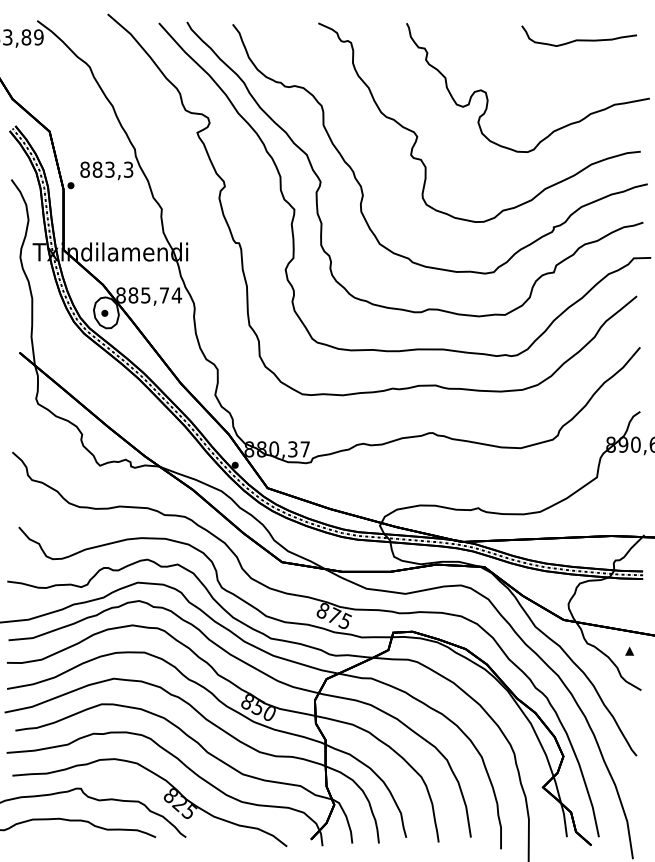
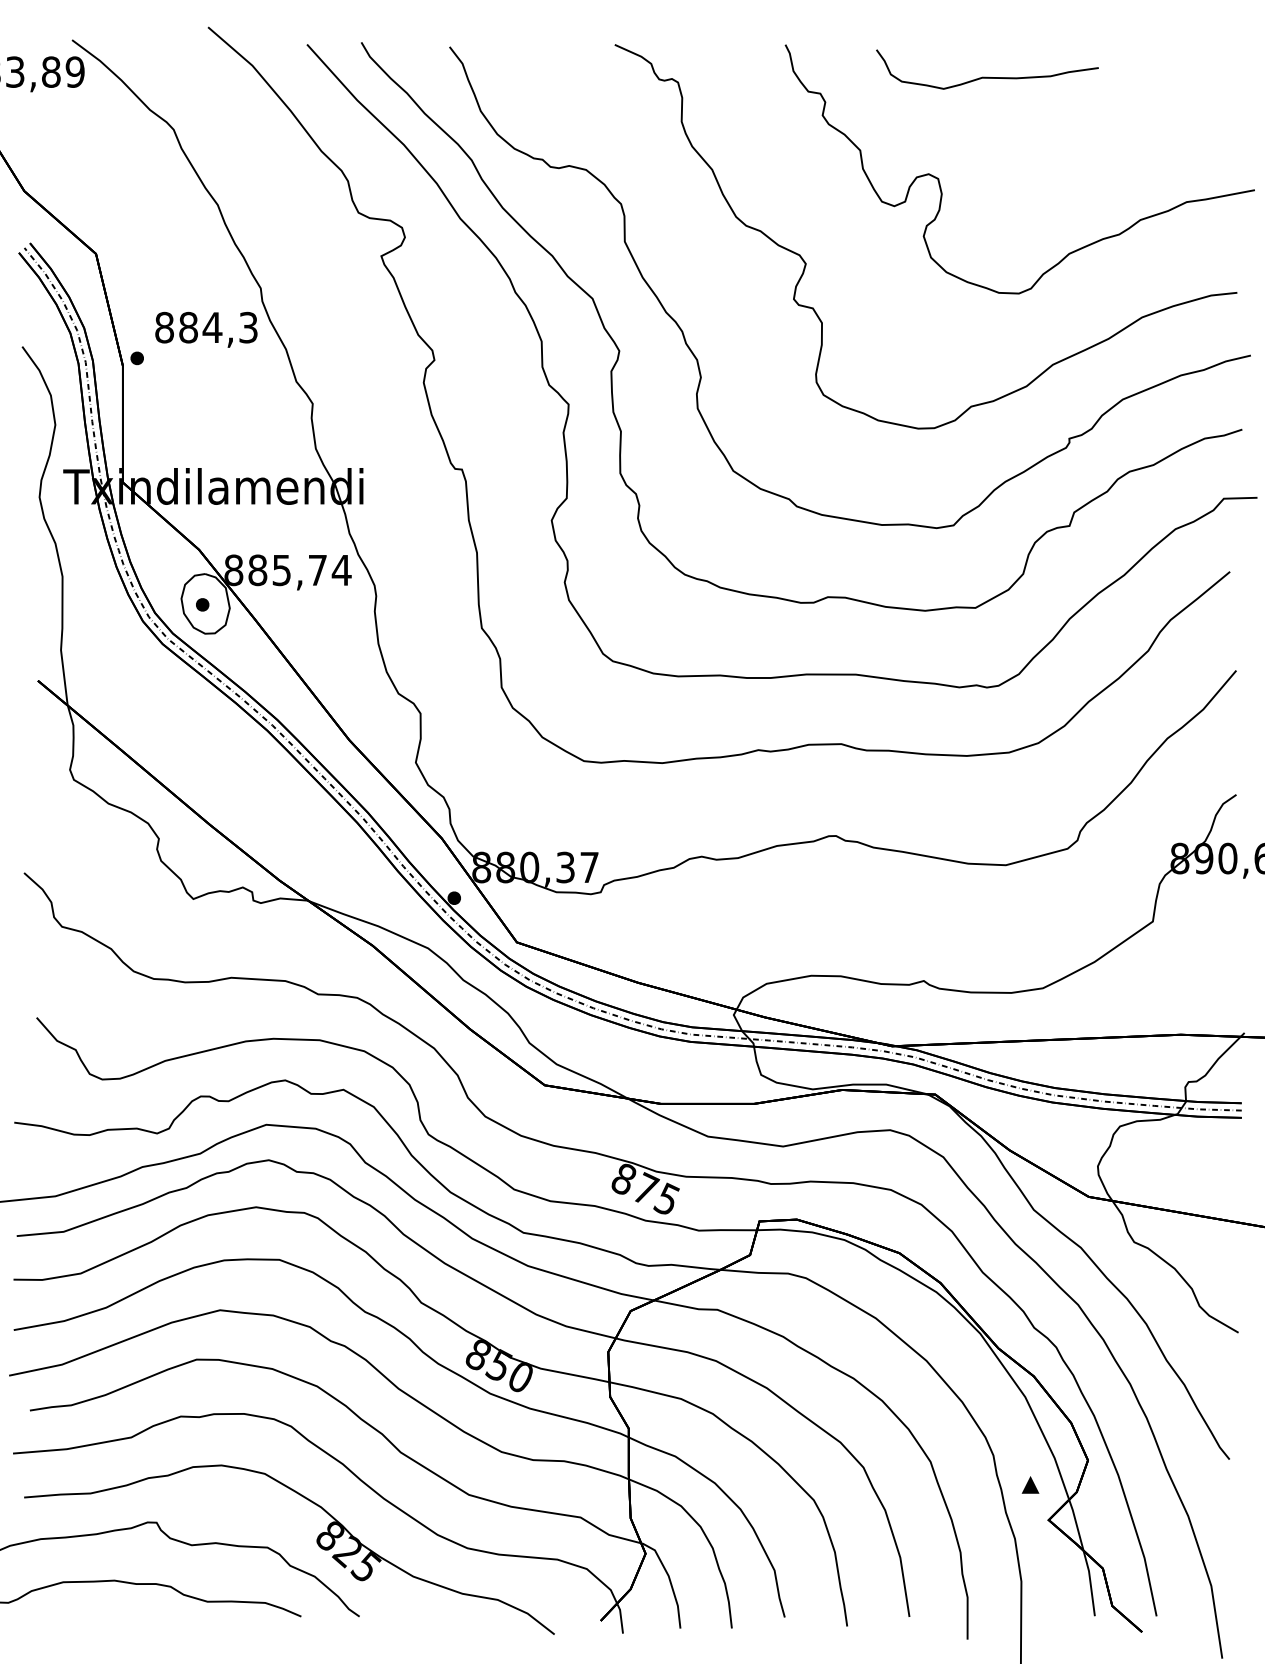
curve: (578, 39) -> (985, 76), moved
text: (109, 169) -> (211, 327), 883,3 -> 884,3
part: (629, 650) -> (1030, 1483), moved

